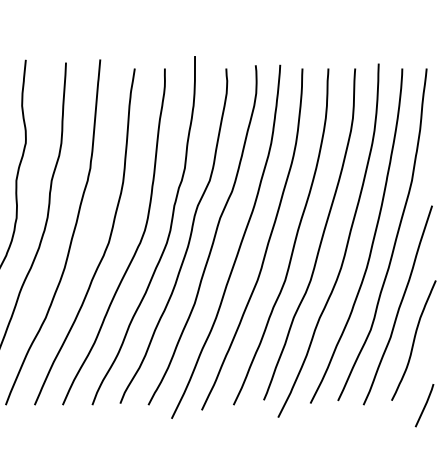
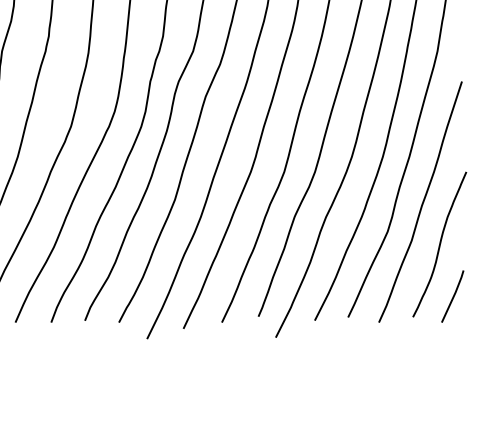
line: (424, 405) -> (452, 296), moved

